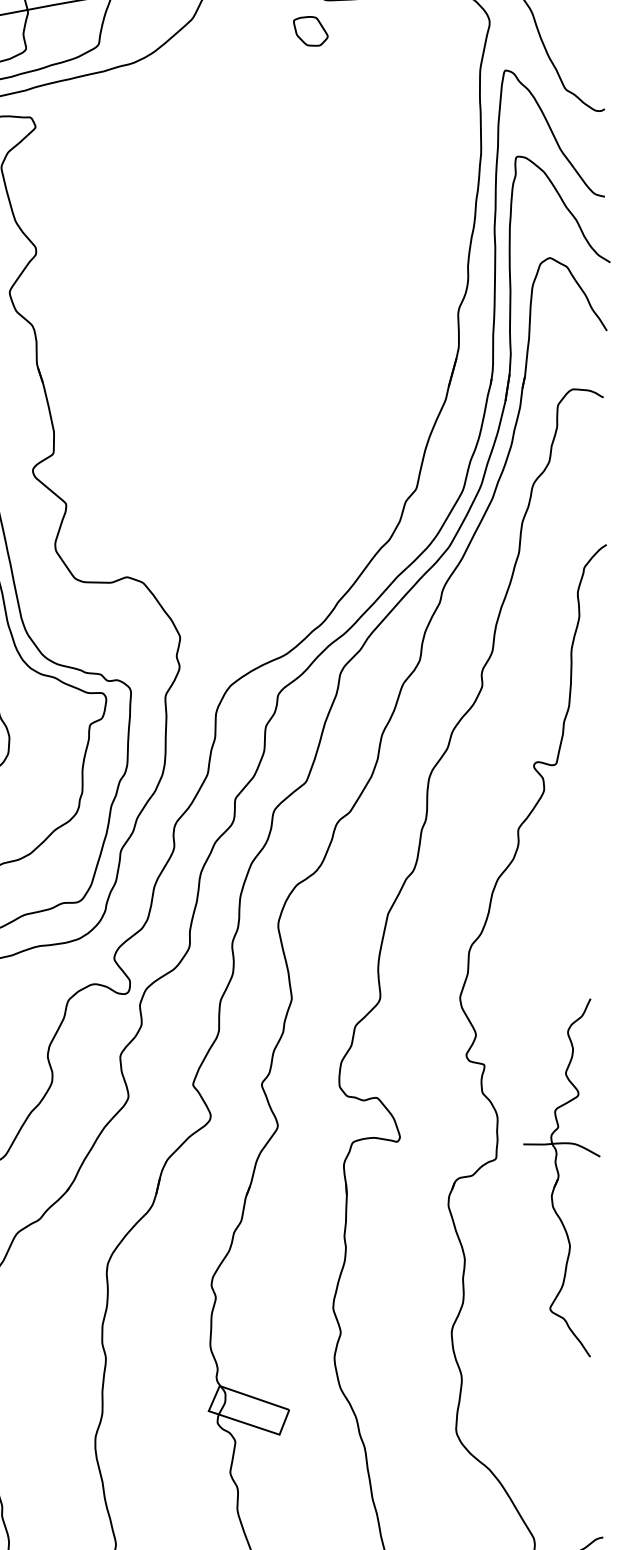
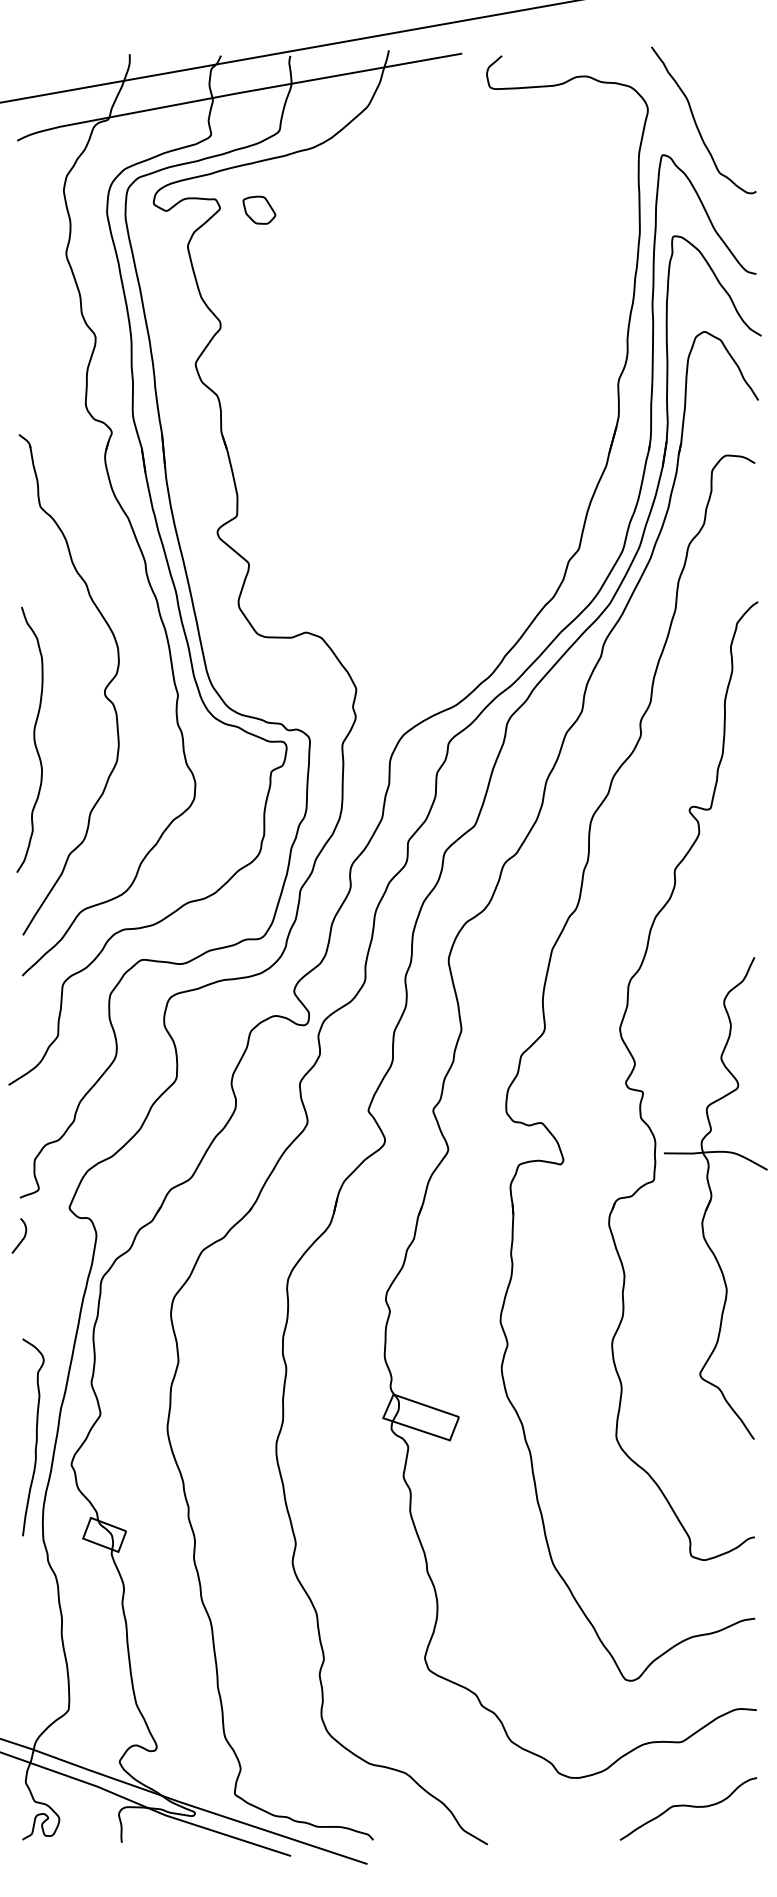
part: (310, 30) -> (259, 209), moved
part: (561, 1177) -> (715, 1198), size x1.43

